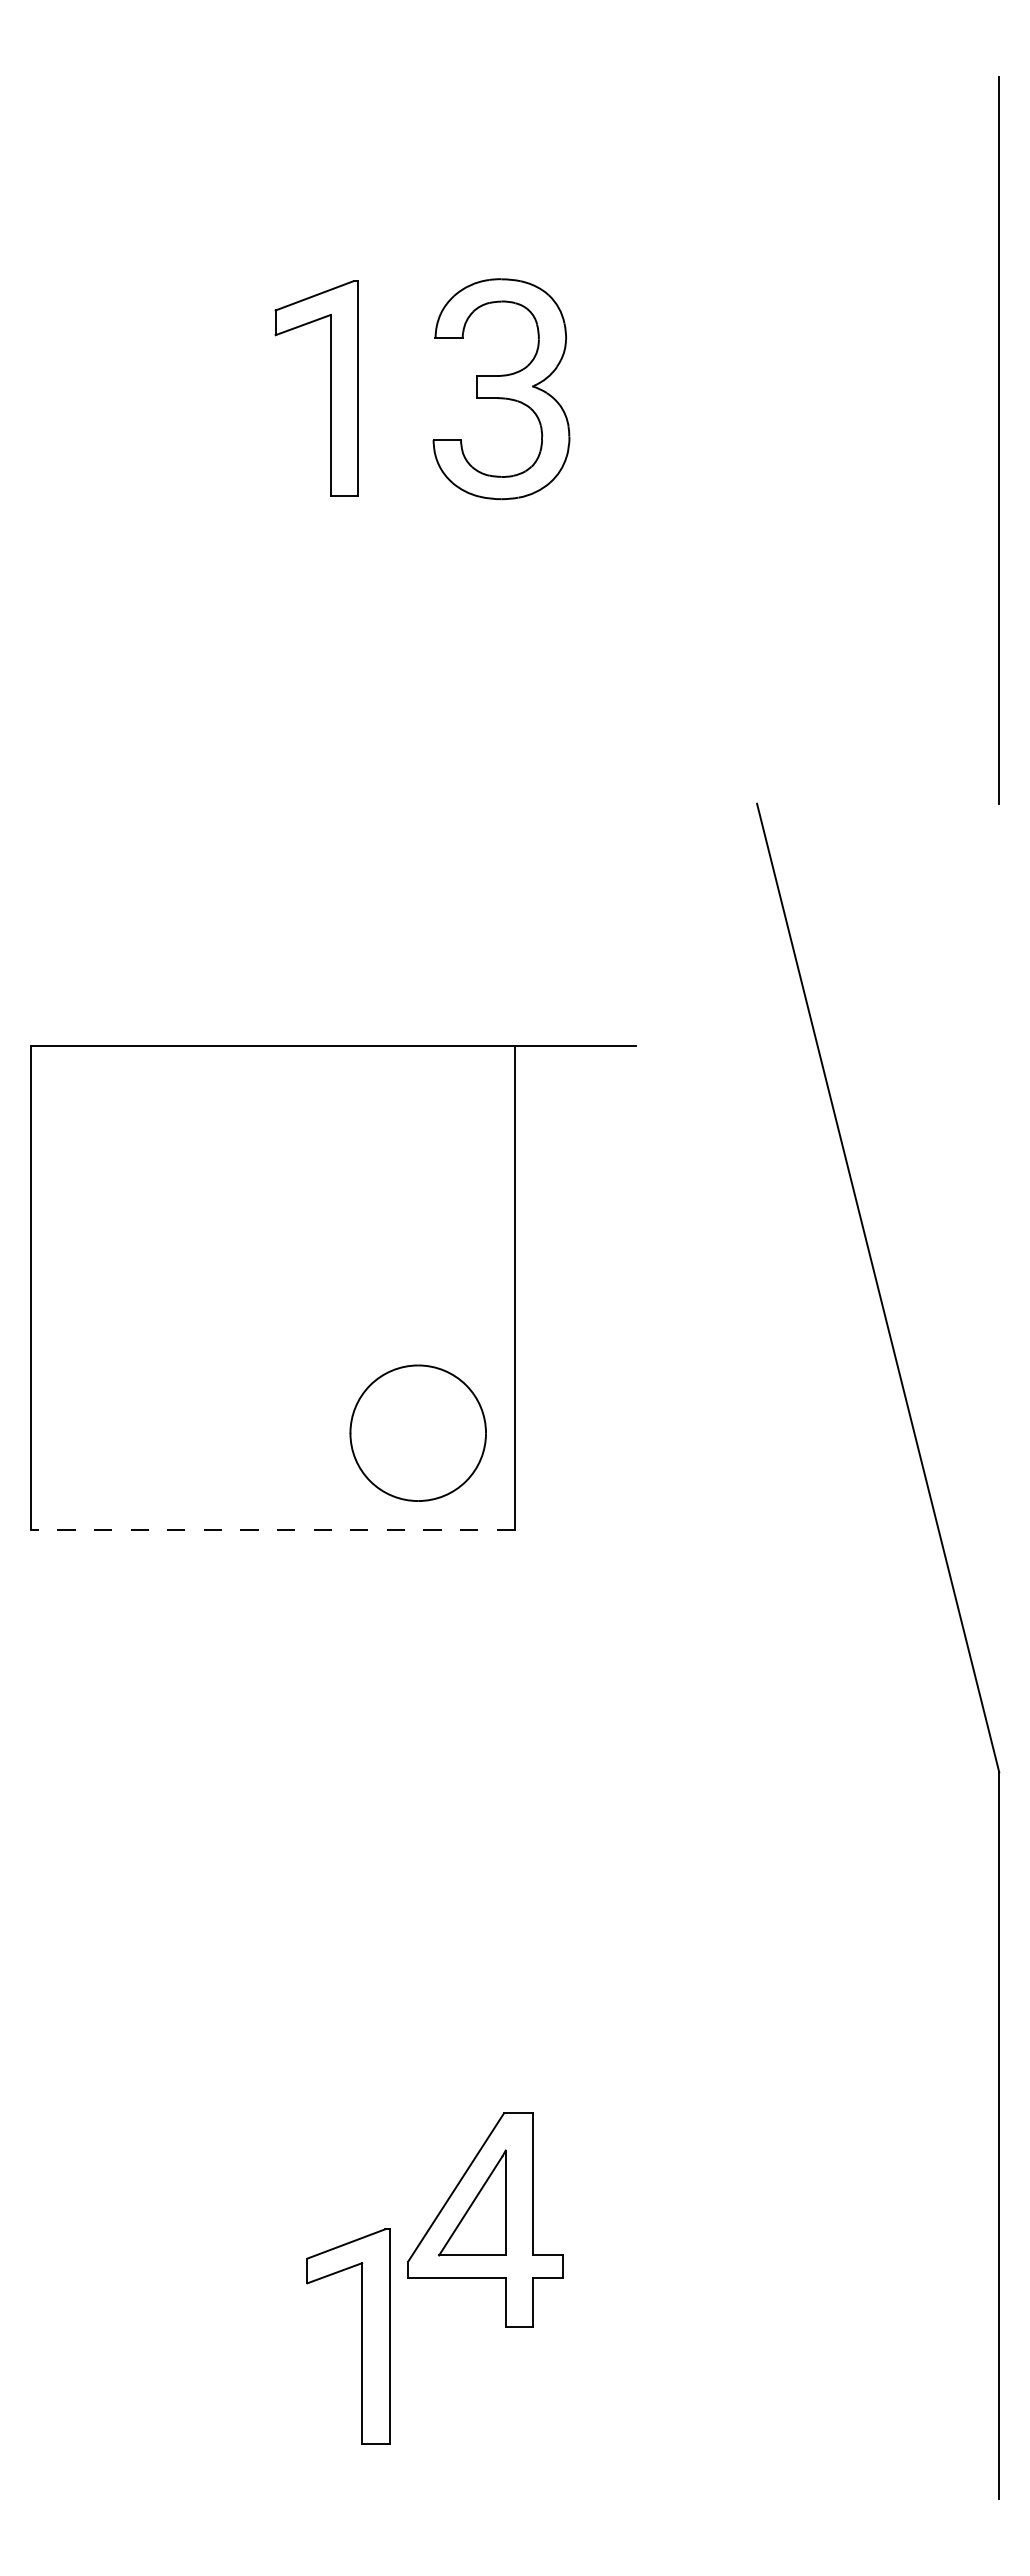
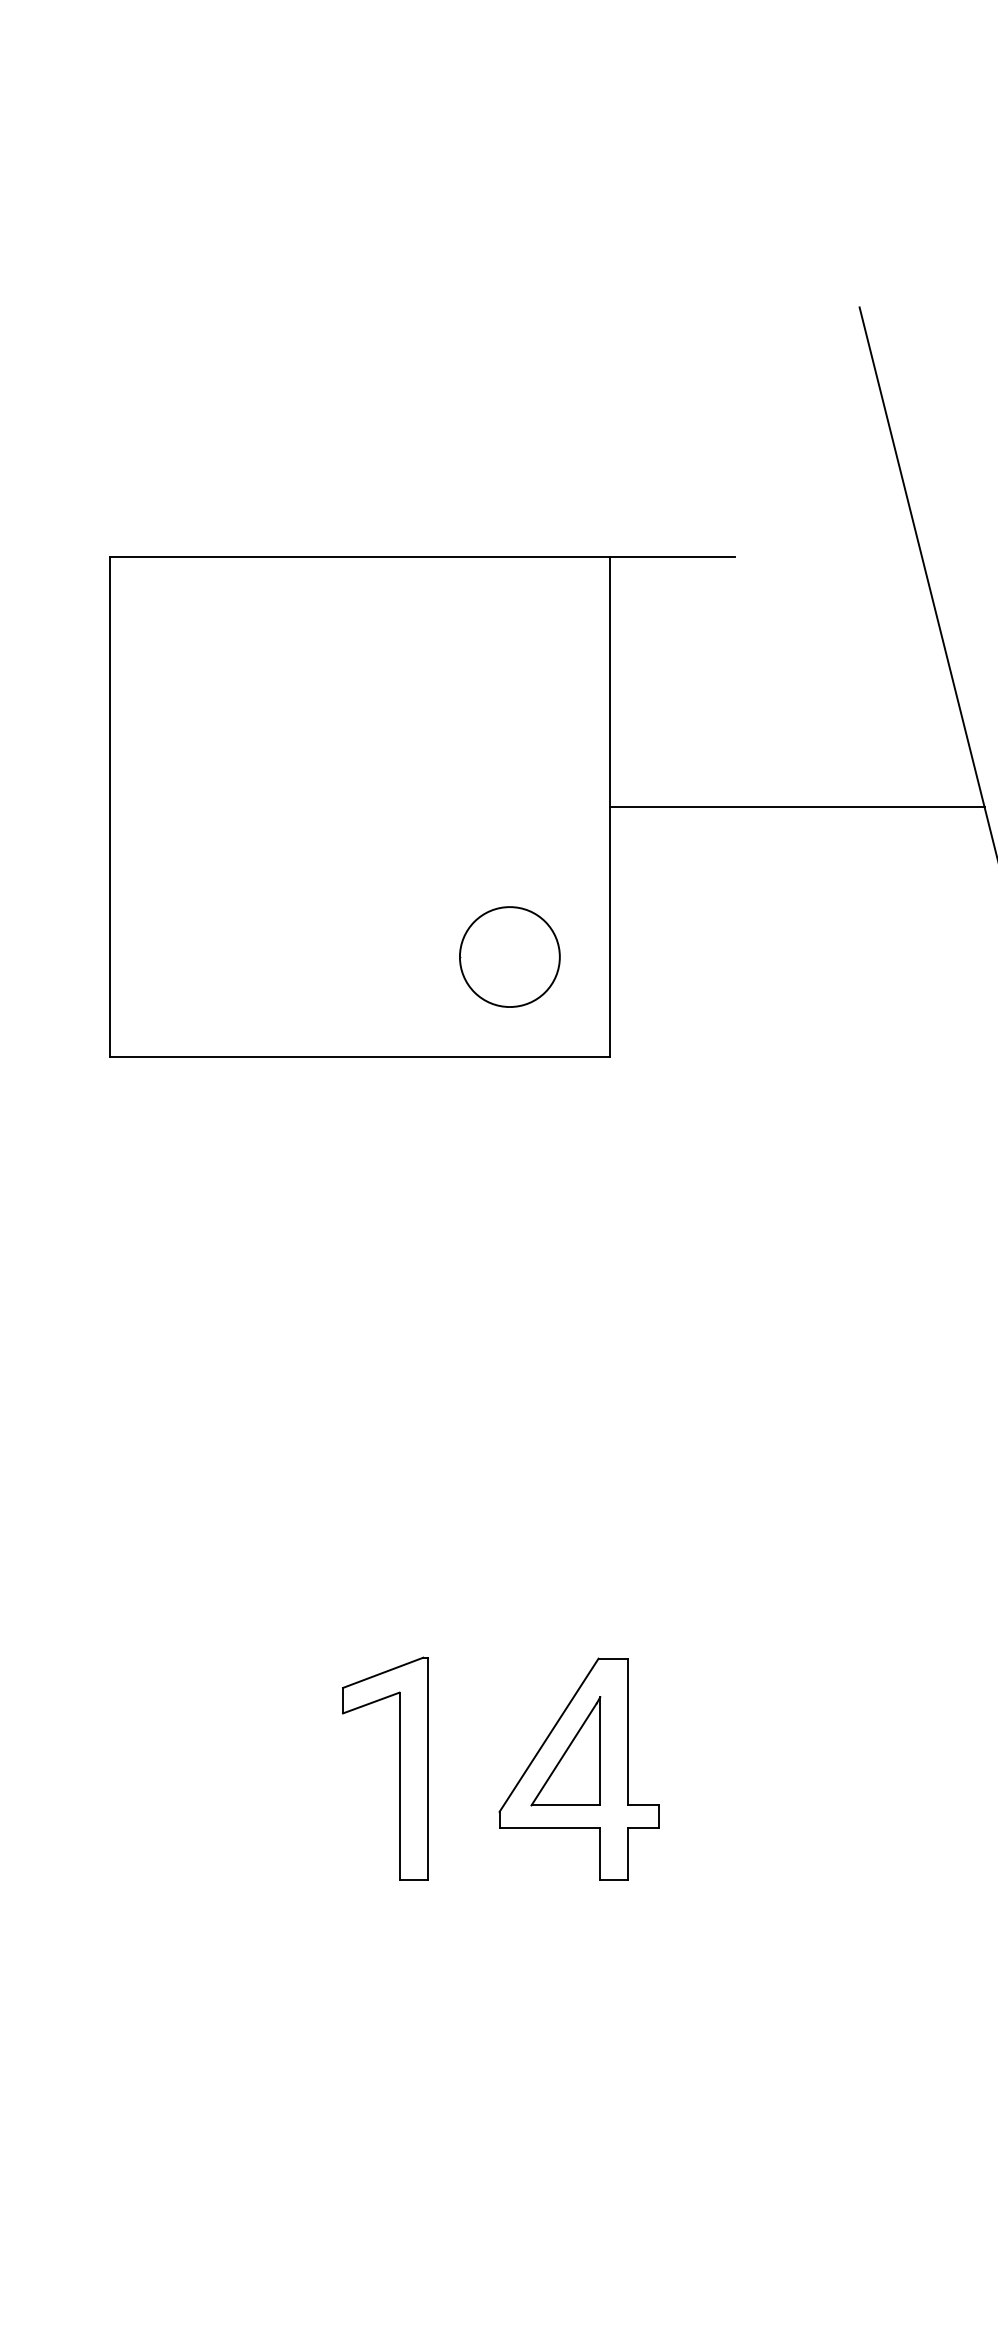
line: (696, 1287) -> (797, 806), added
part: (417, 1433) -> (509, 957), size x0.71
line: (272, 1530) -> (359, 1057), dashed -> solid
part: (361, 2336) -> (398, 1768), moved

